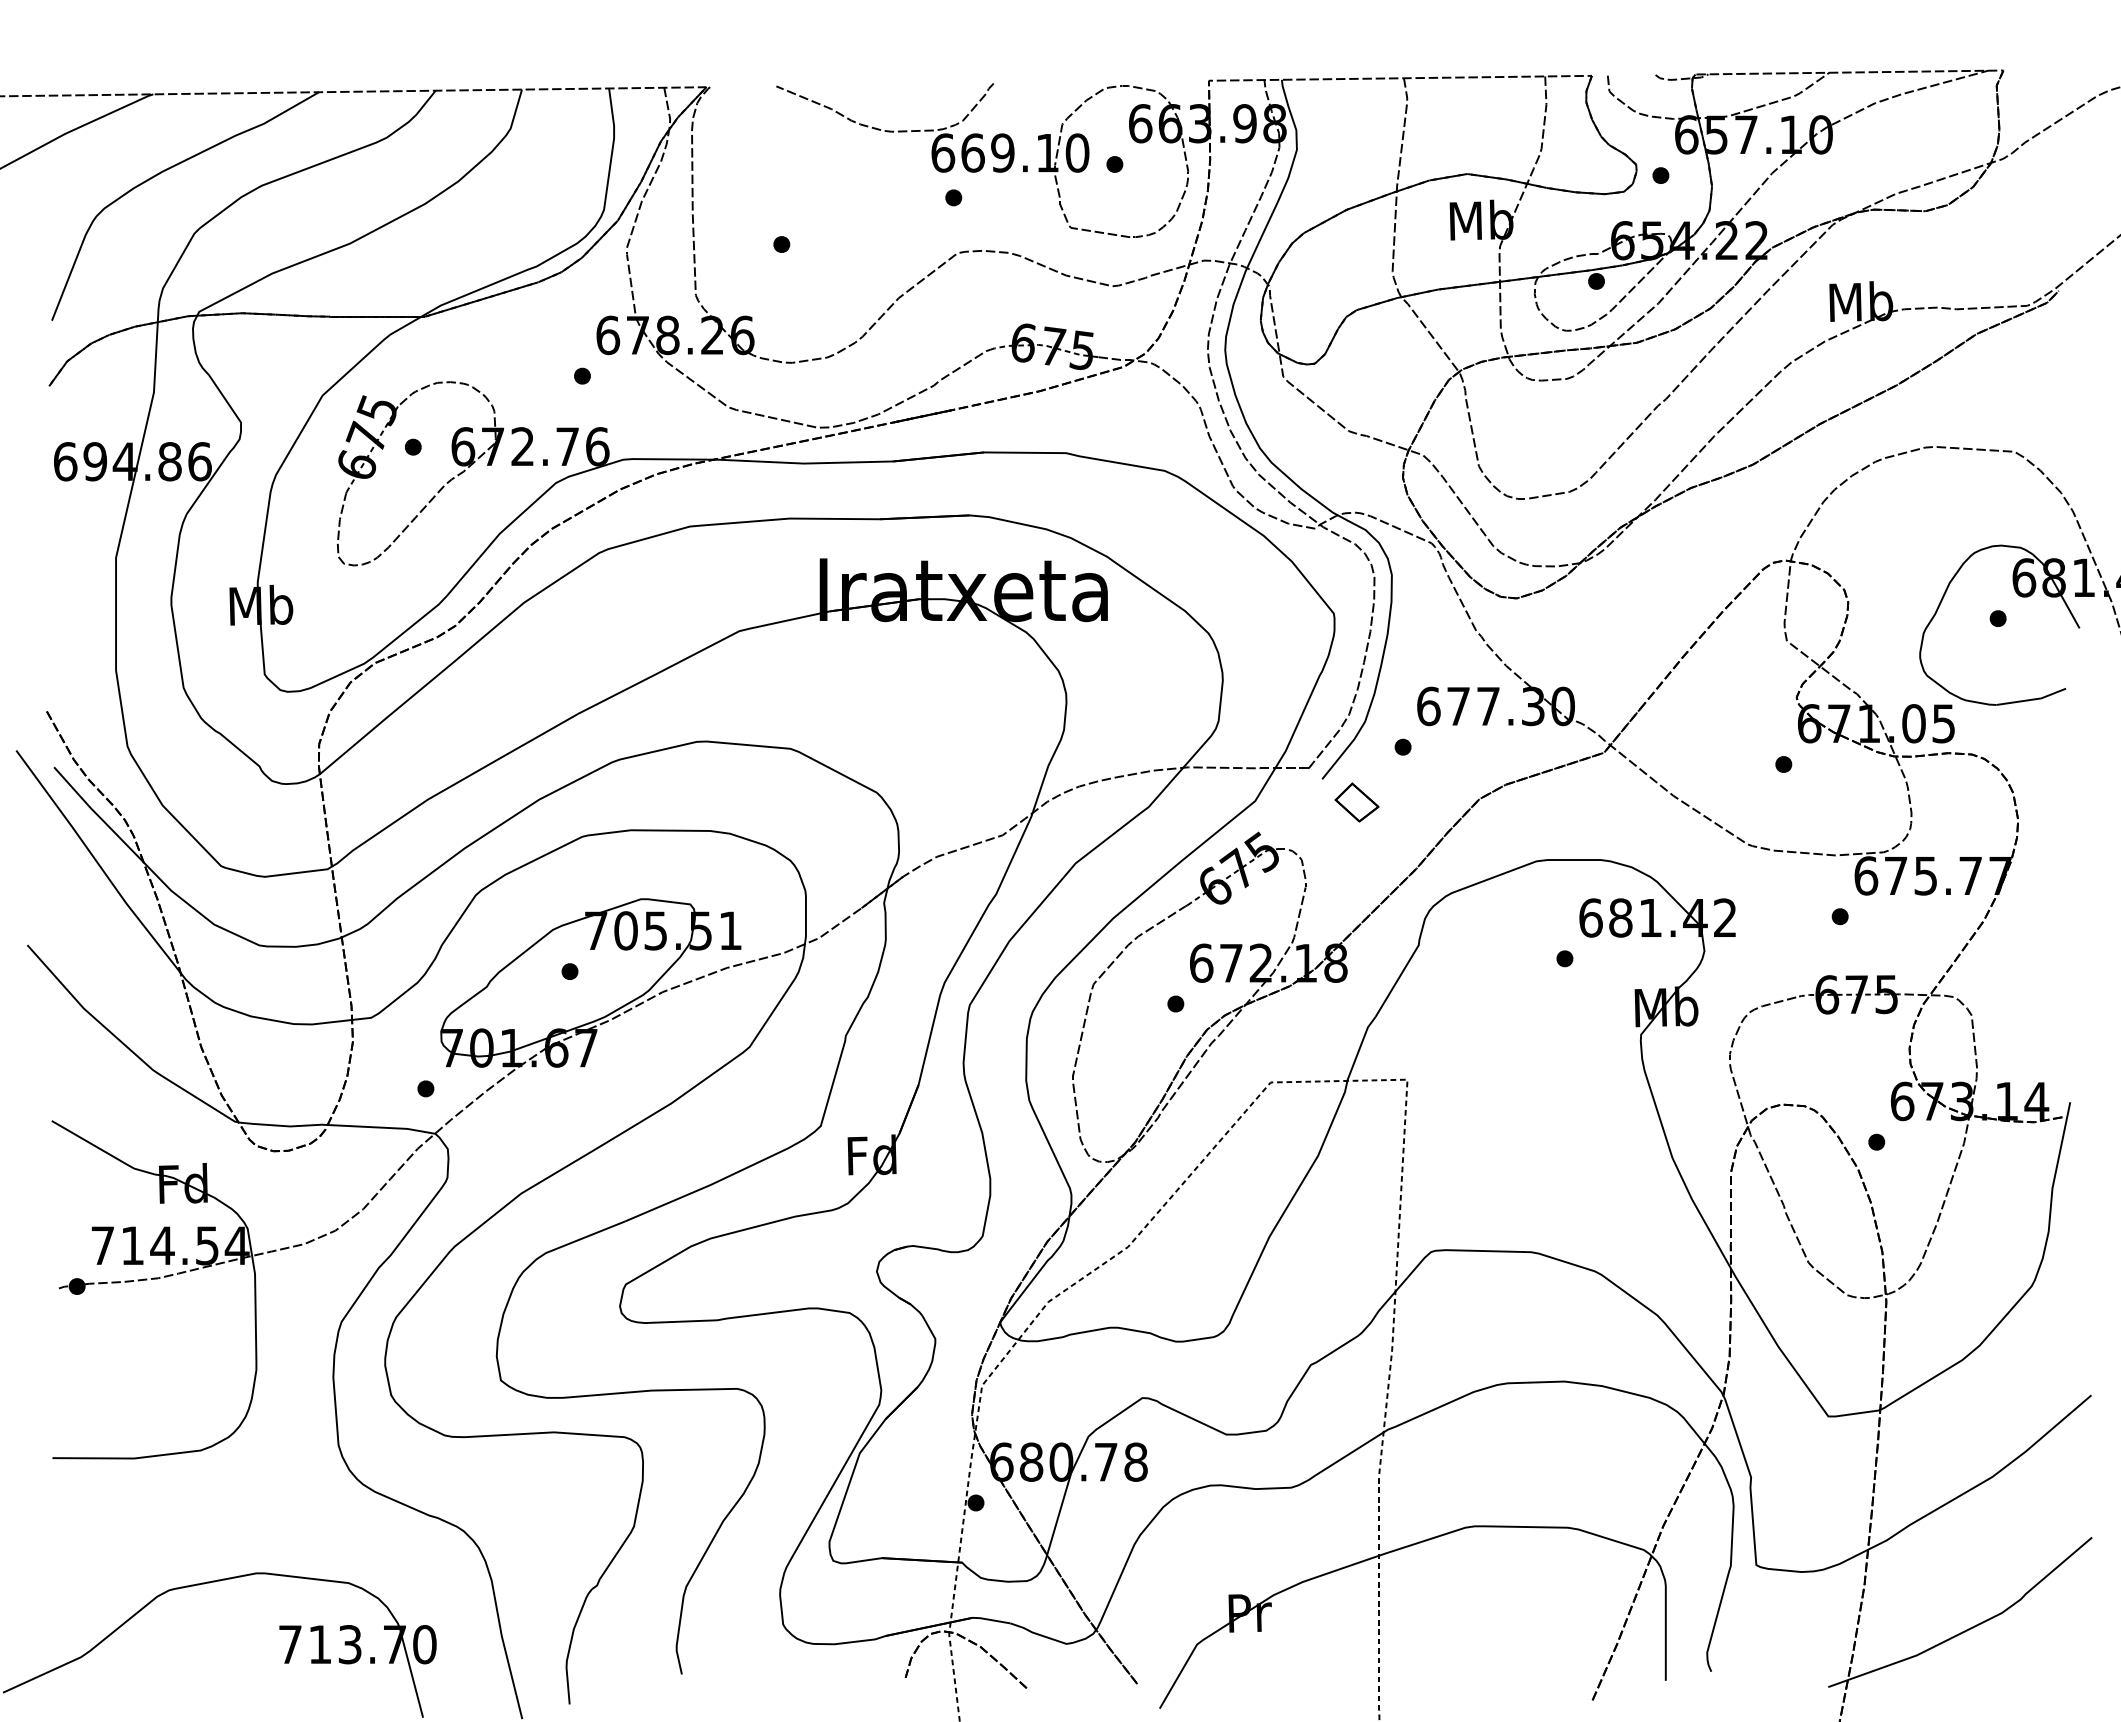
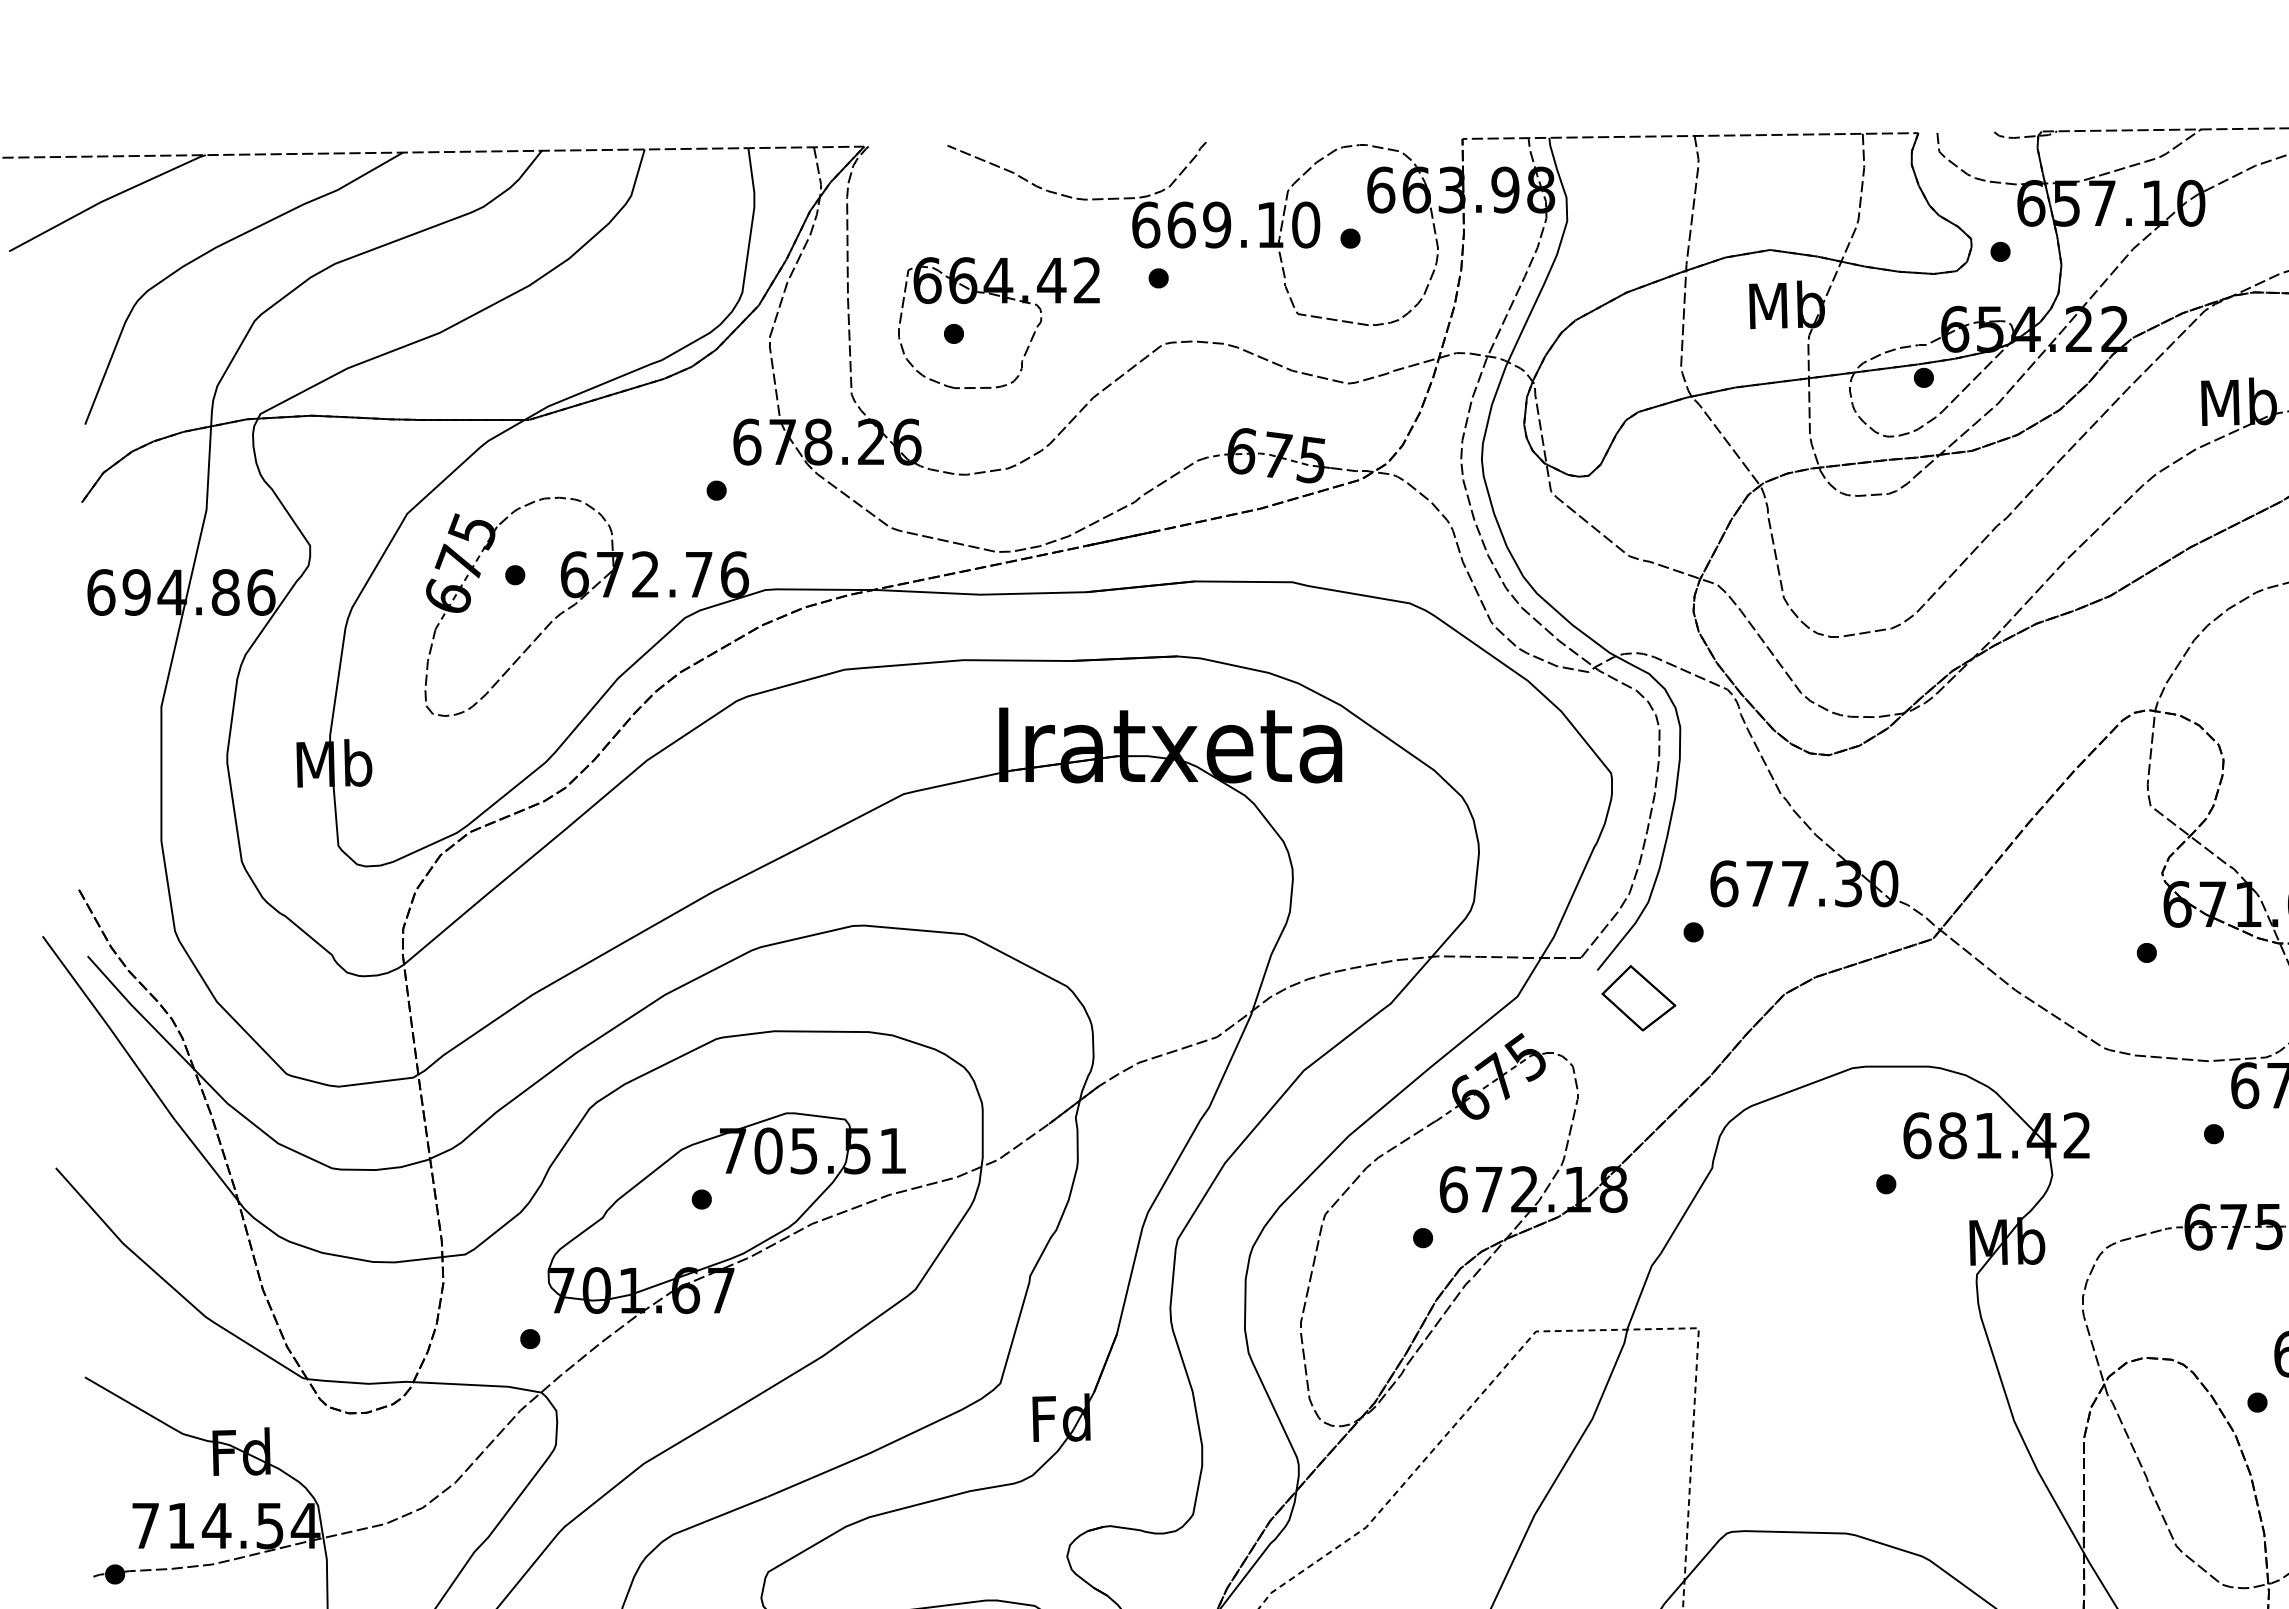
part: (822, 218) -> (1002, 302), added
part: (1356, 802) -> (1638, 998), size x1.43

